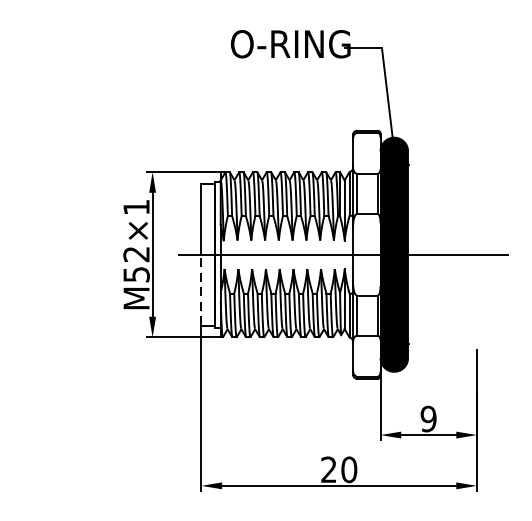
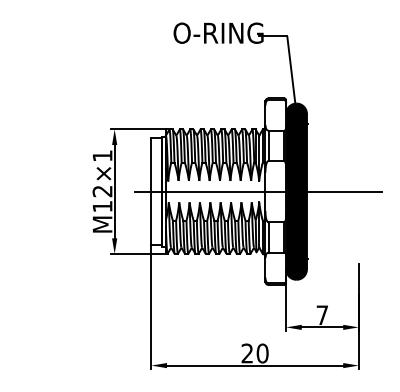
text: (136, 274) -> (102, 206), M52×1 -> M12×1
line: (201, 290) -> (151, 218), dashed -> solid
text: (428, 419) -> (322, 315), 9 -> 7

